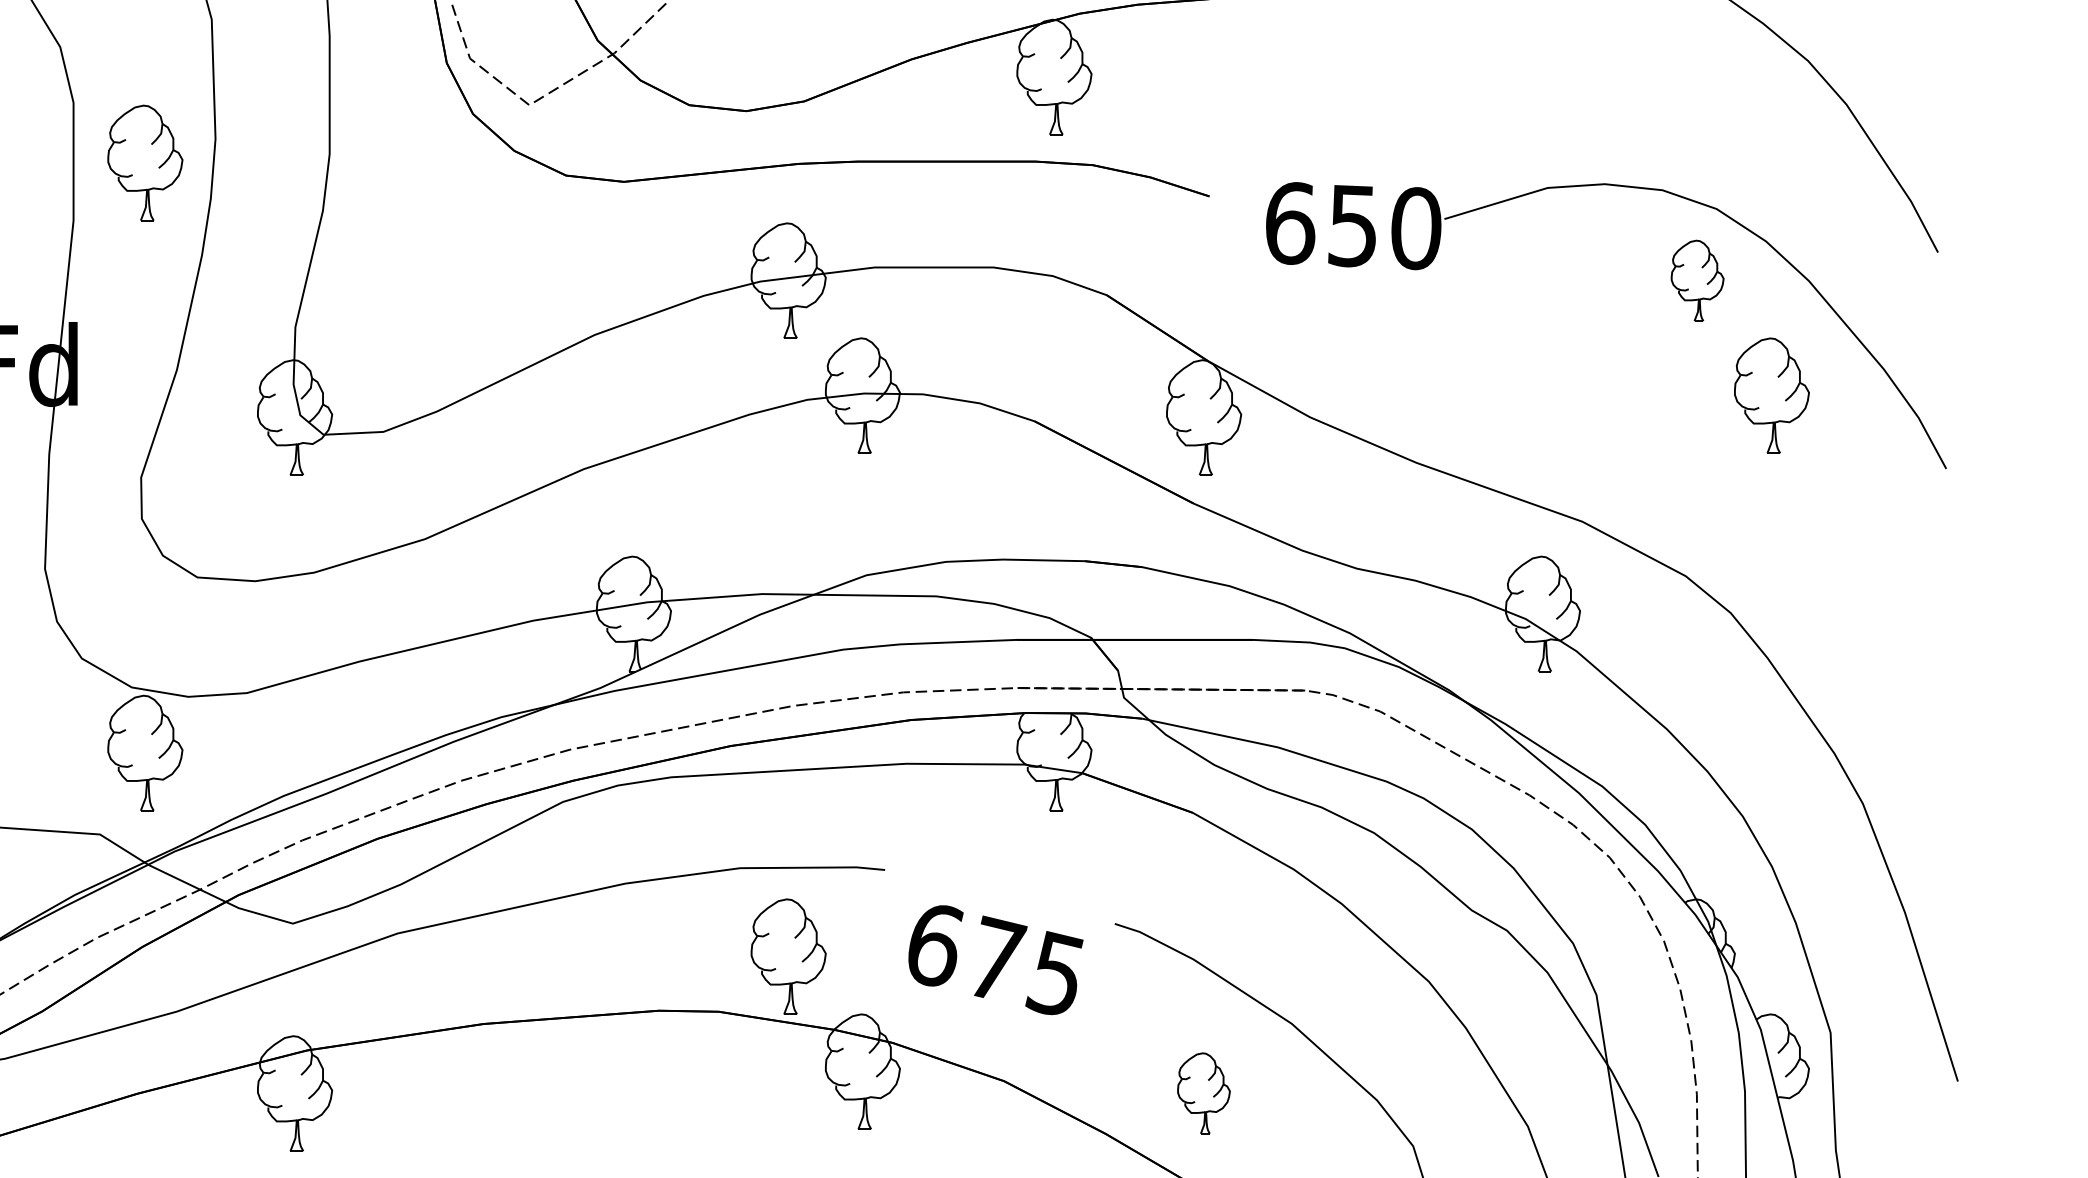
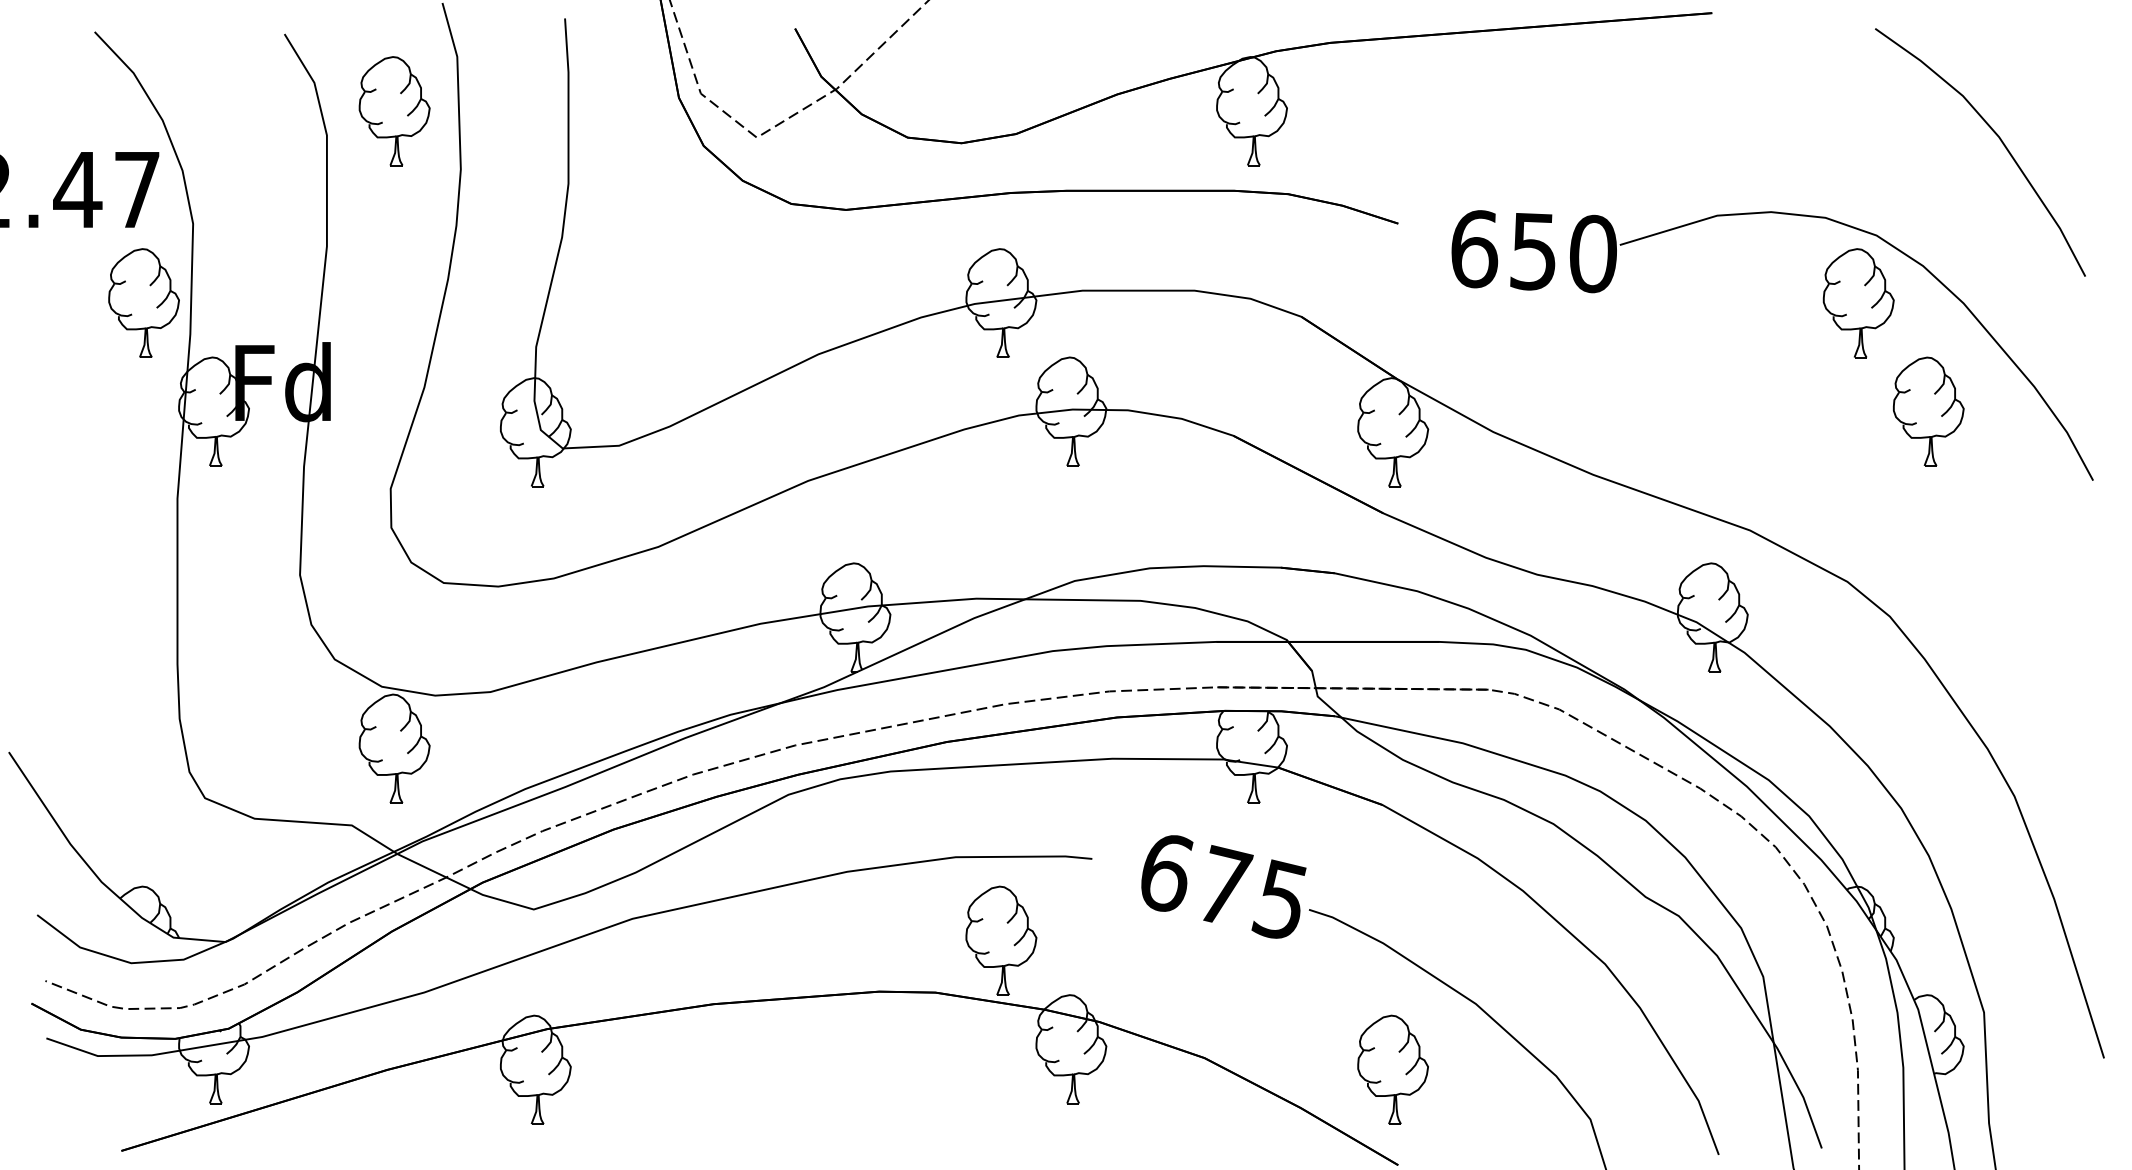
part: (145, 163) -> (394, 111), moved
part: (1697, 281) -> (1858, 303), size x1.43
text: (995, 959) -> (1223, 886), moved
part: (1203, 1093) -> (1392, 1069), size x1.43

